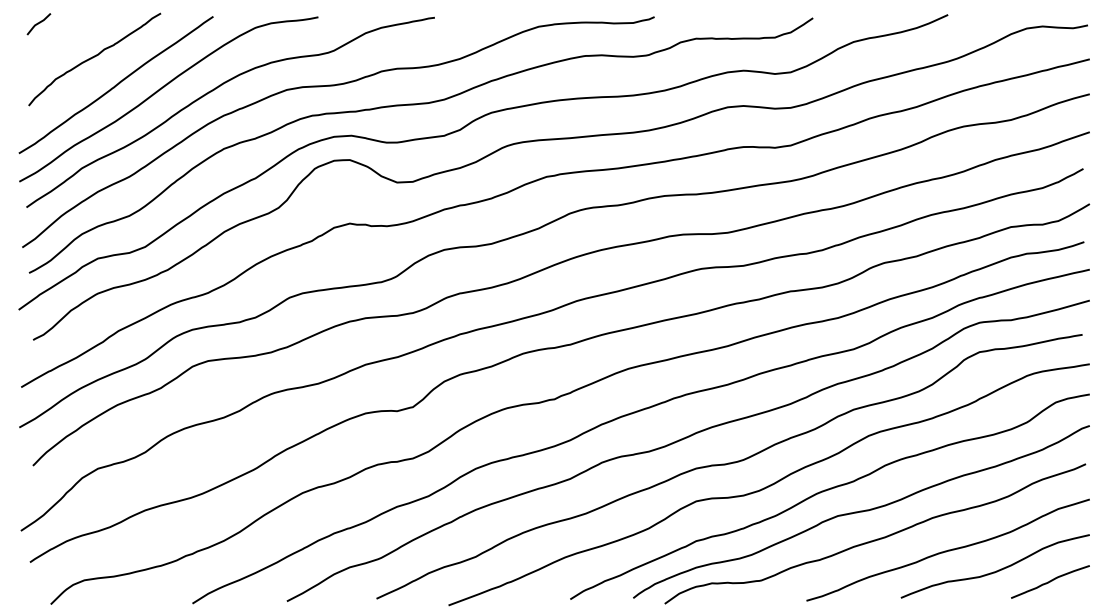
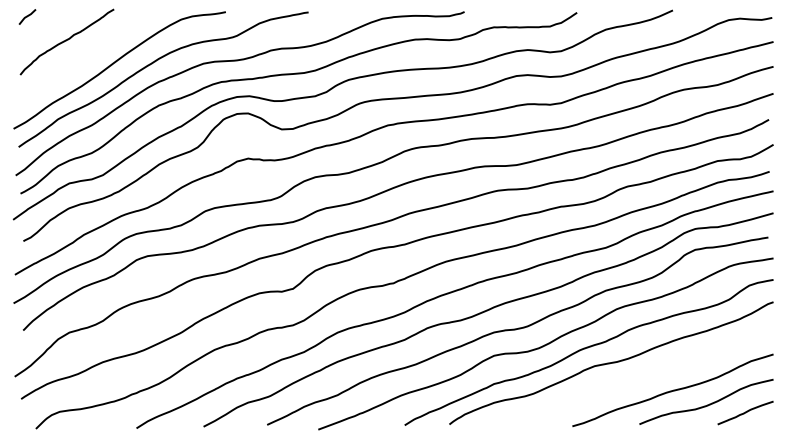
curve: (115, 85) -> (81, 60), removed
curve: (877, 538) -> (622, 382), removed

